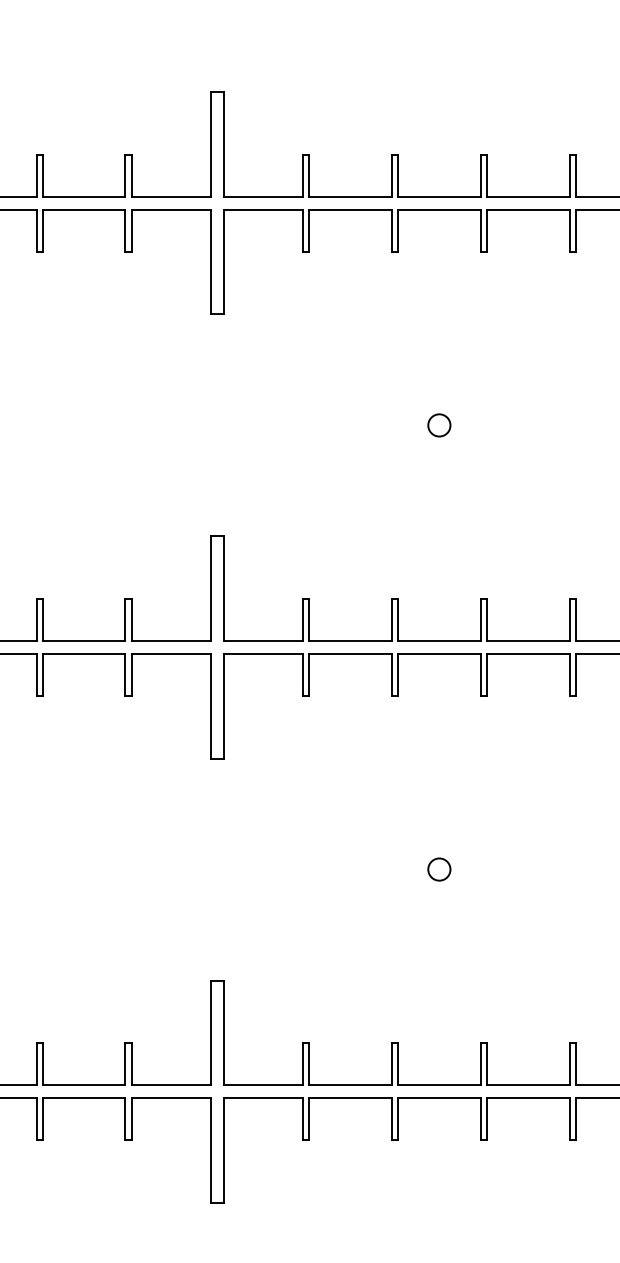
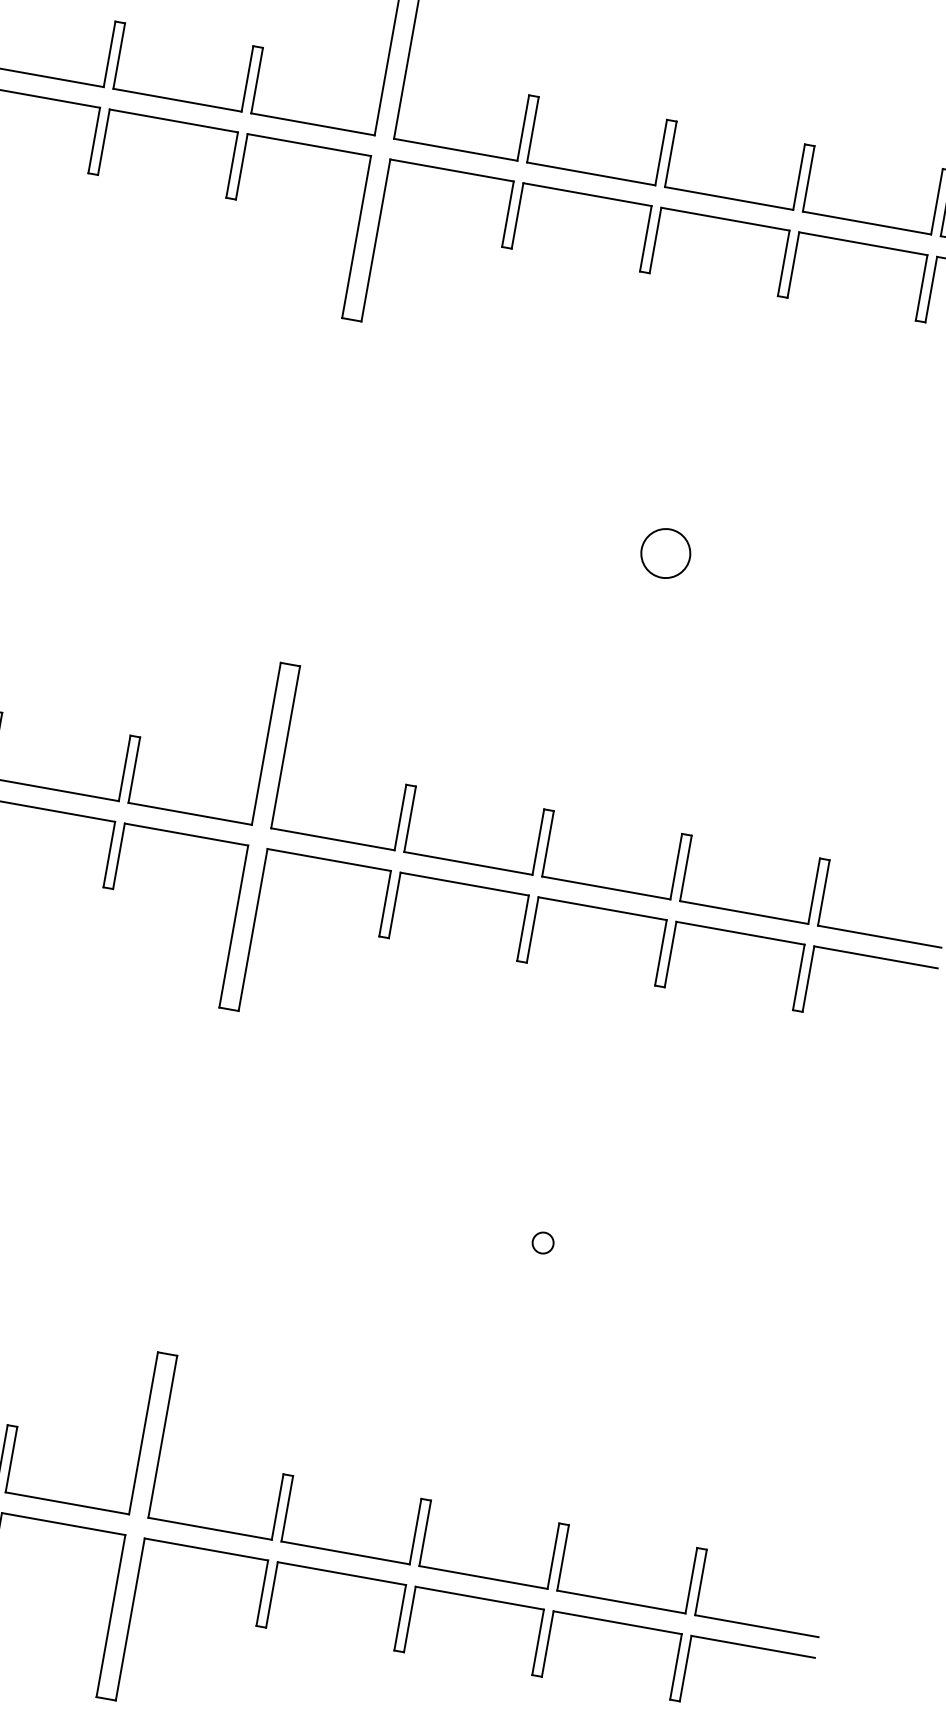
circle: (439, 425) -> (666, 553), size x1.4
circle: (439, 869) -> (543, 1243), size x0.6

